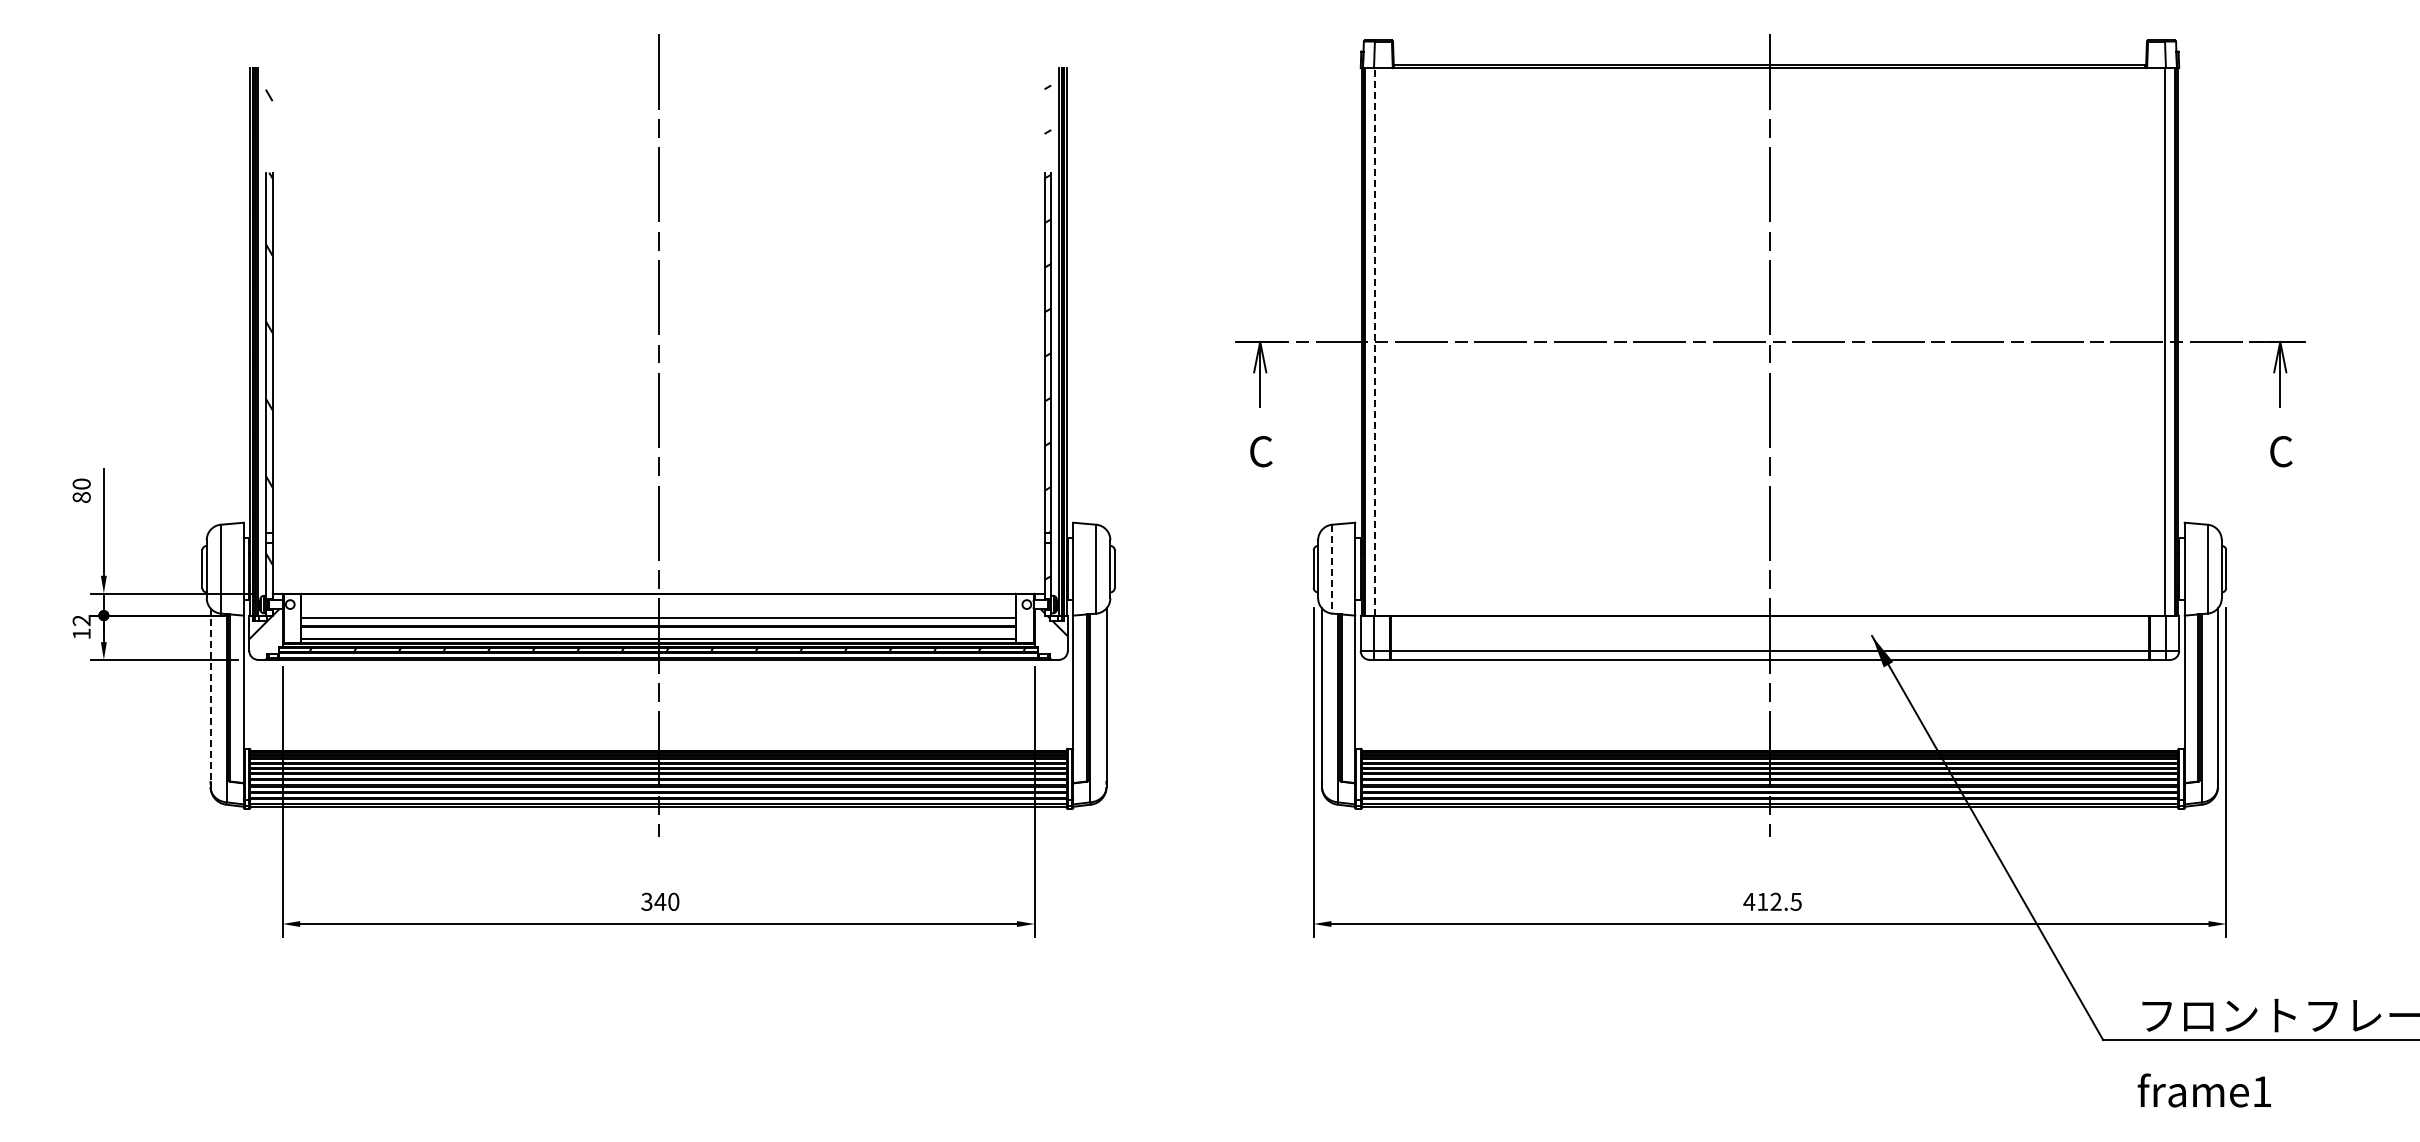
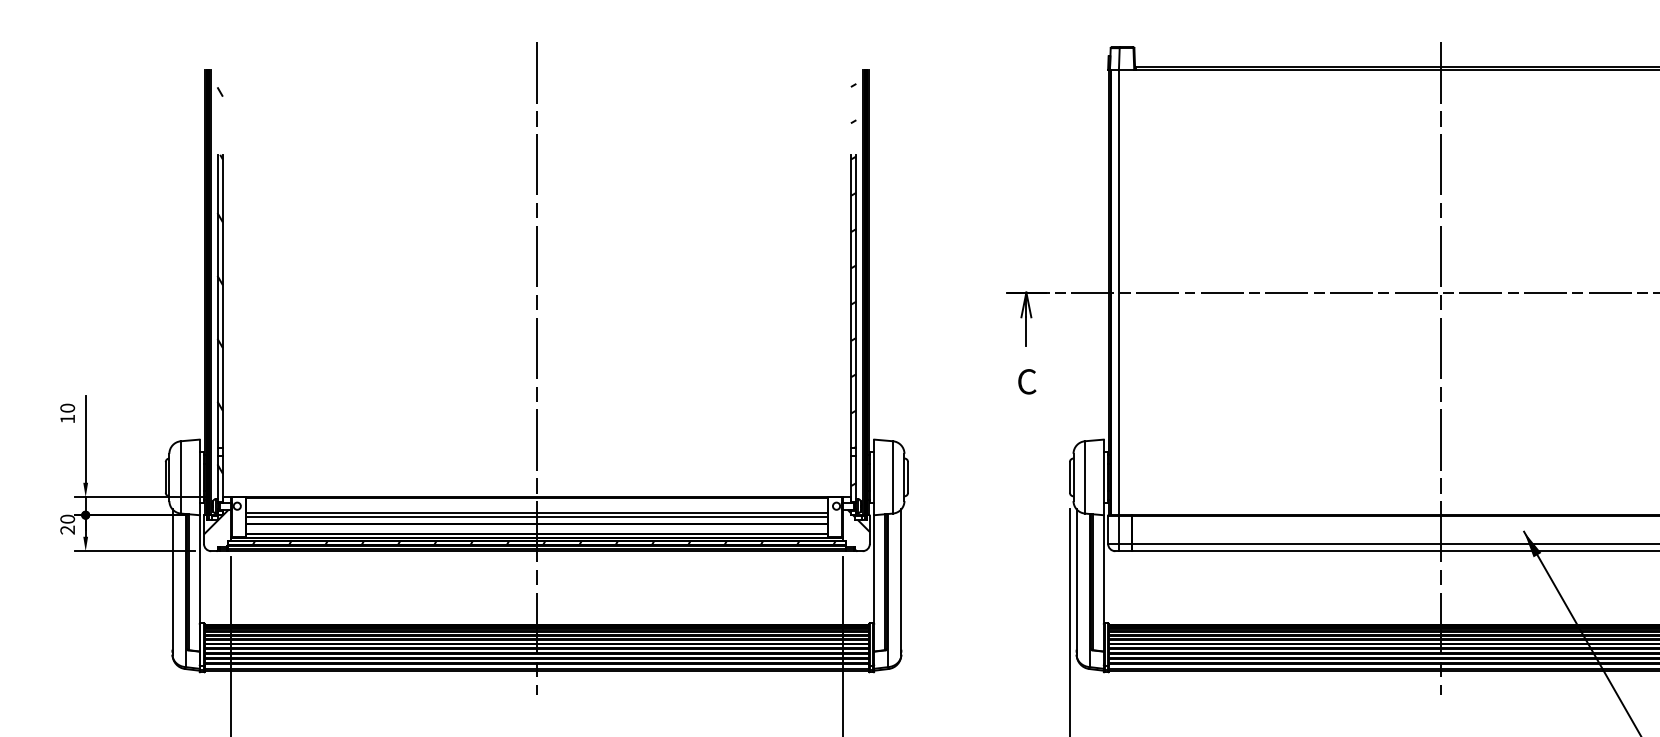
line: (1374, 341) -> (1119, 292), dashed -> solid
text: (81, 497) -> (67, 419), 80 -> 10
line: (1332, 569) -> (1085, 477), dashed -> solid
line: (658, 613) -> (536, 513), added
text: (81, 627) -> (67, 524), 12 -> 20
line: (210, 695) -> (172, 580), dashed -> solid

